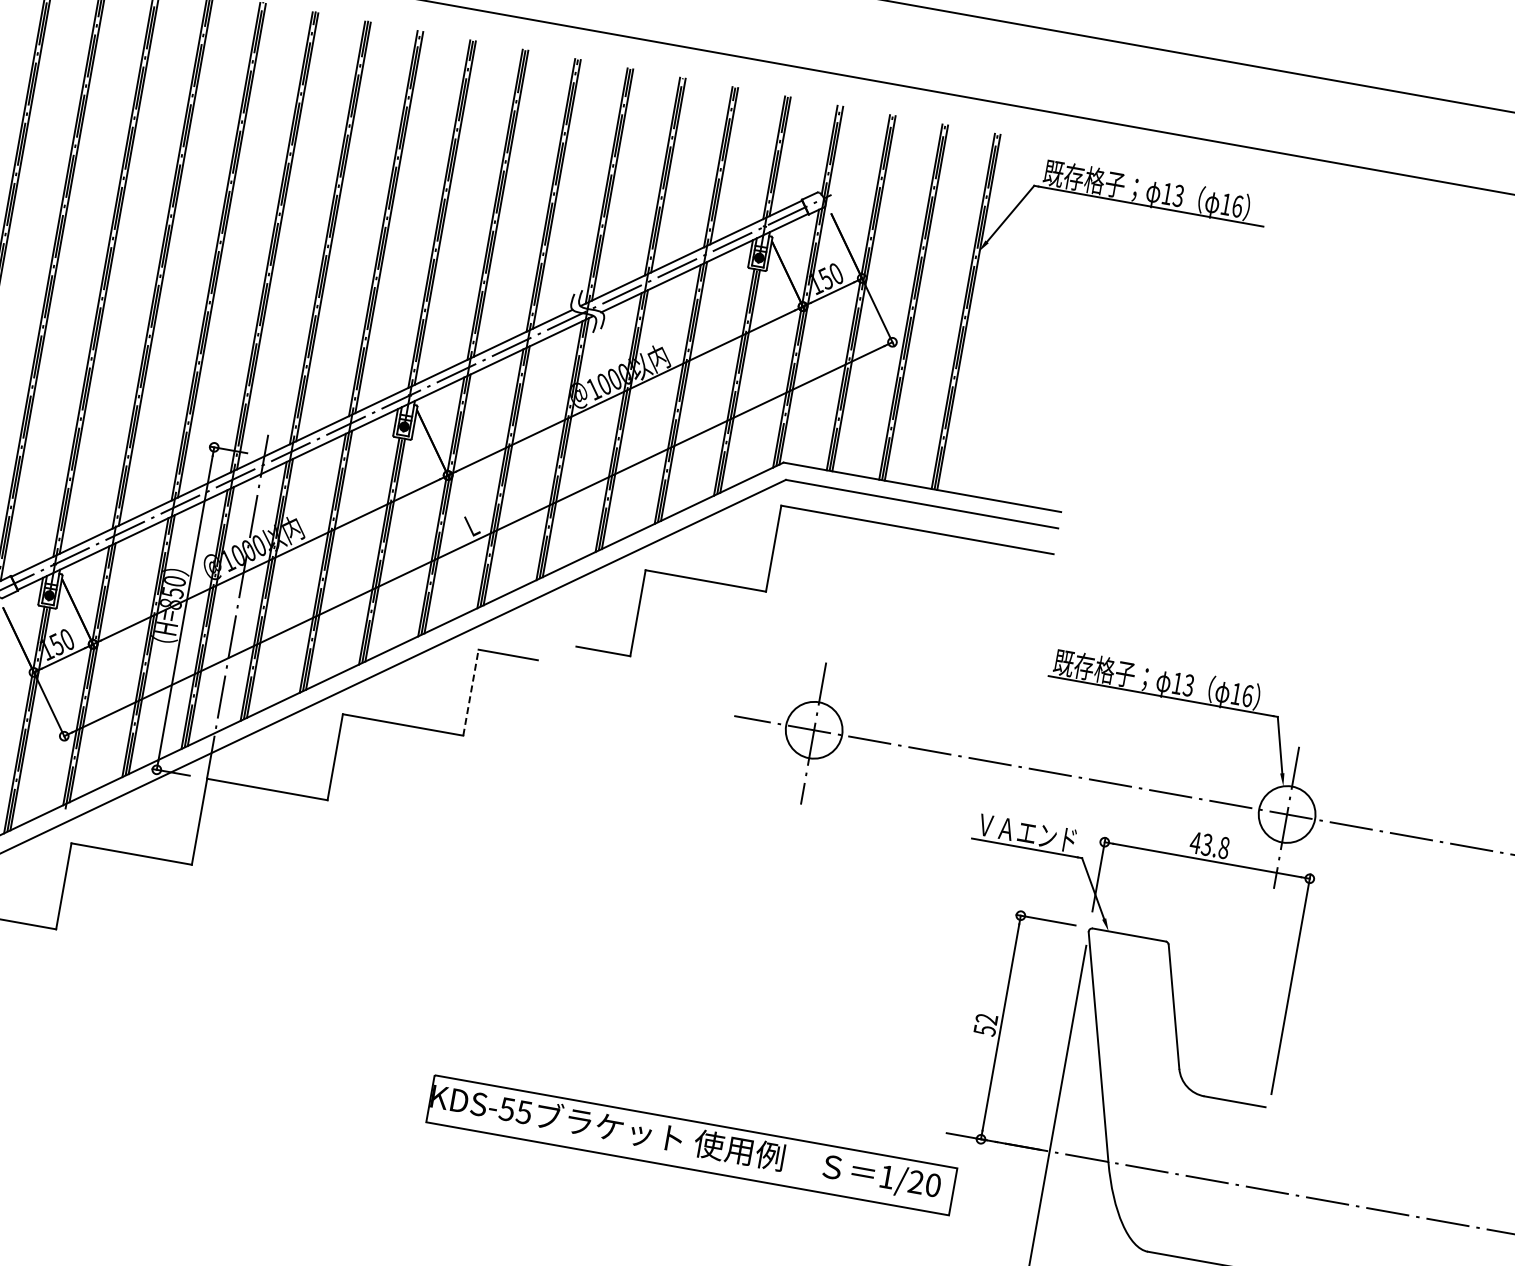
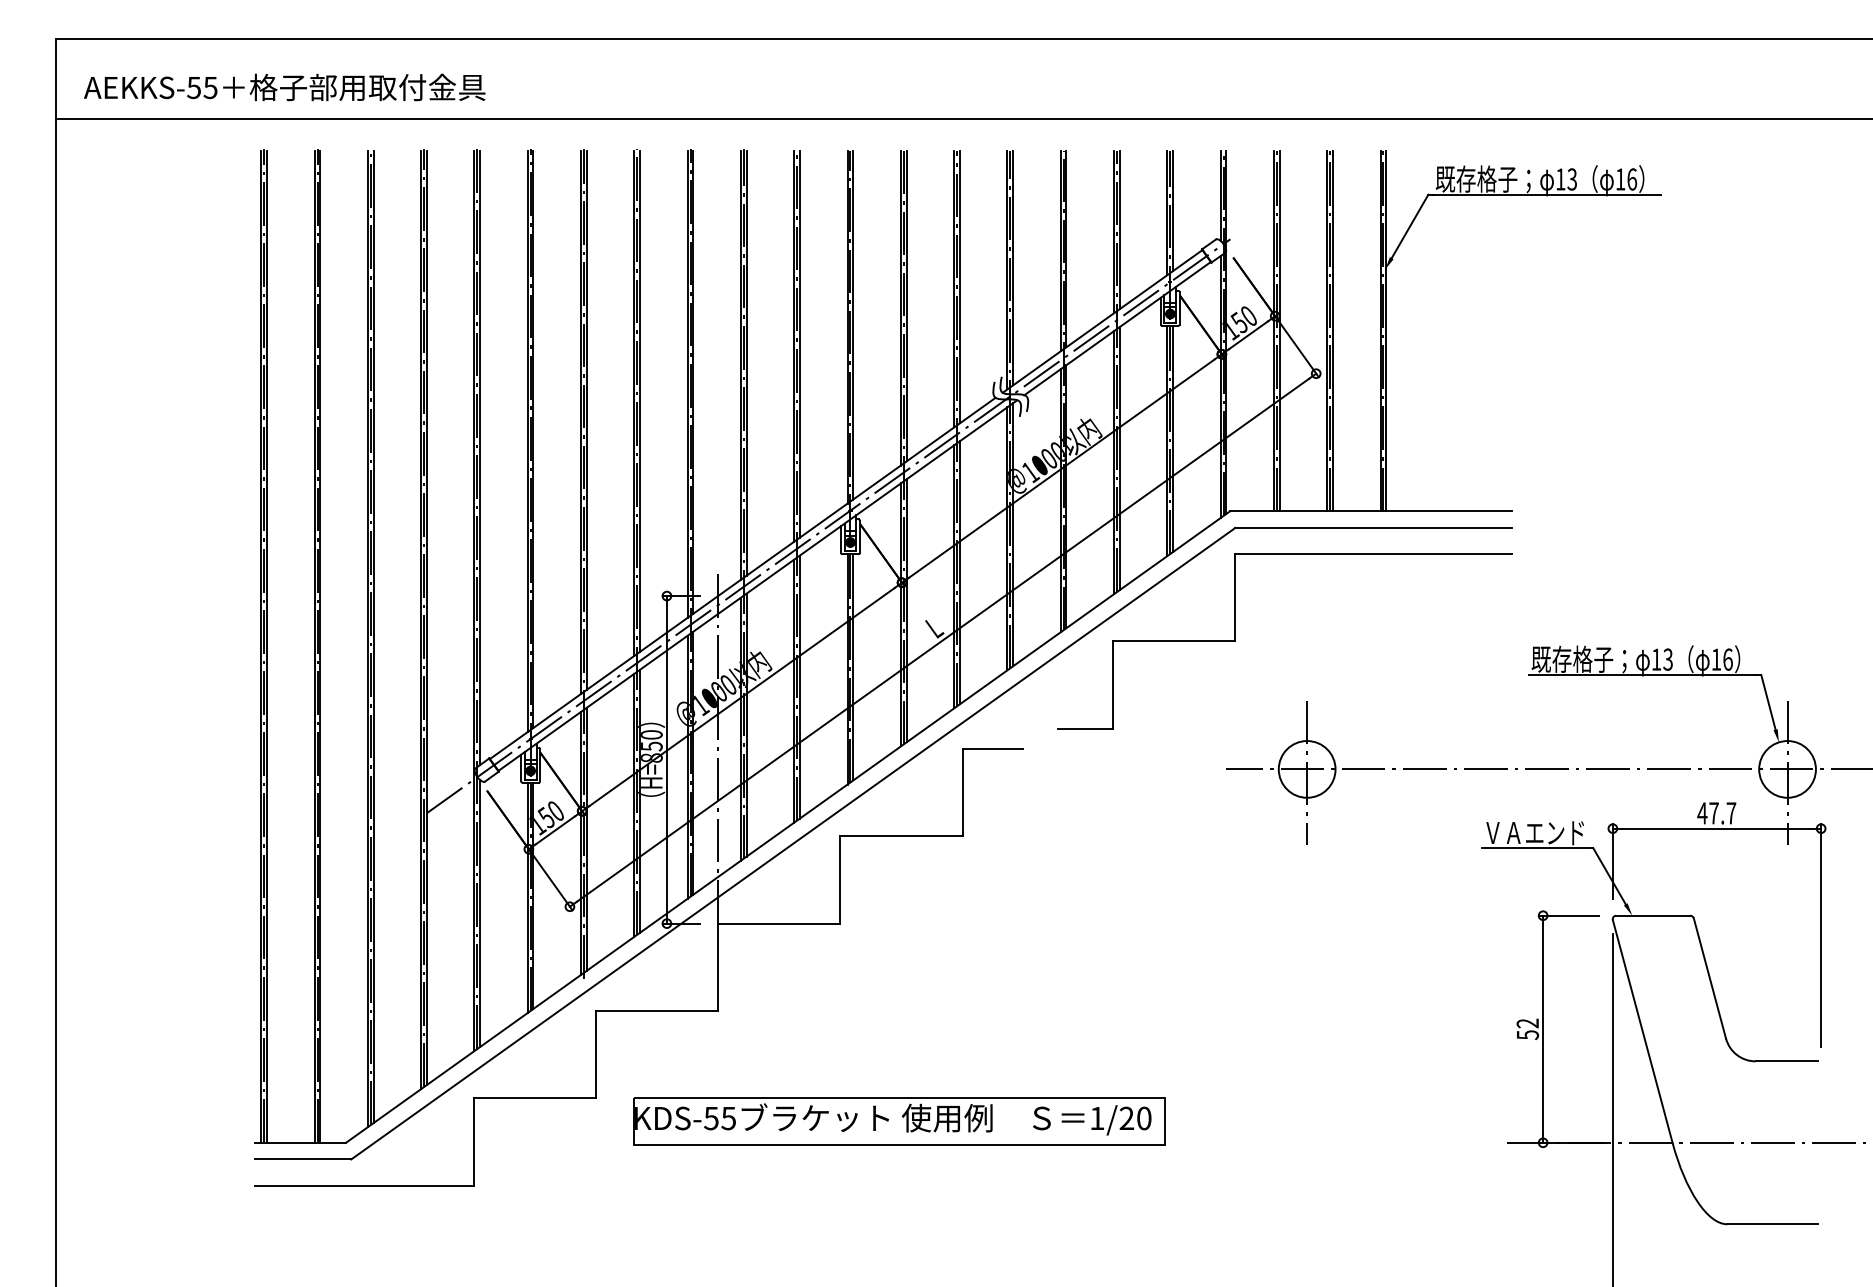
line: (470, 692) -> (962, 792), dashed -> solid
text: (1215, 846) -> (1722, 813), 43.8 -> 47.7
part: (691, 1145) -> (899, 1121), moved

